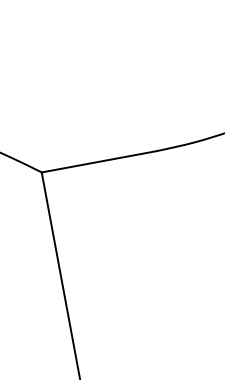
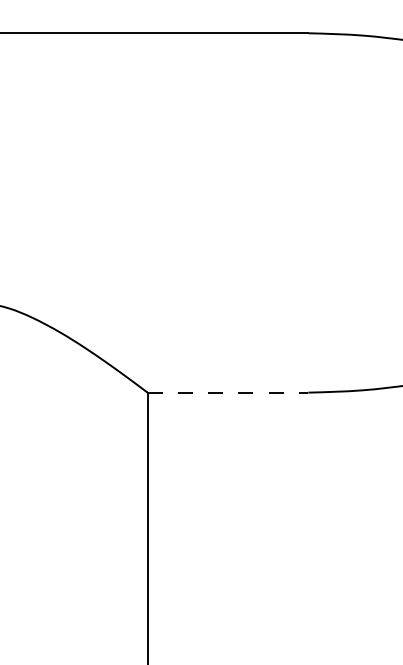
line: (99, 161) -> (228, 392), solid -> dashed

